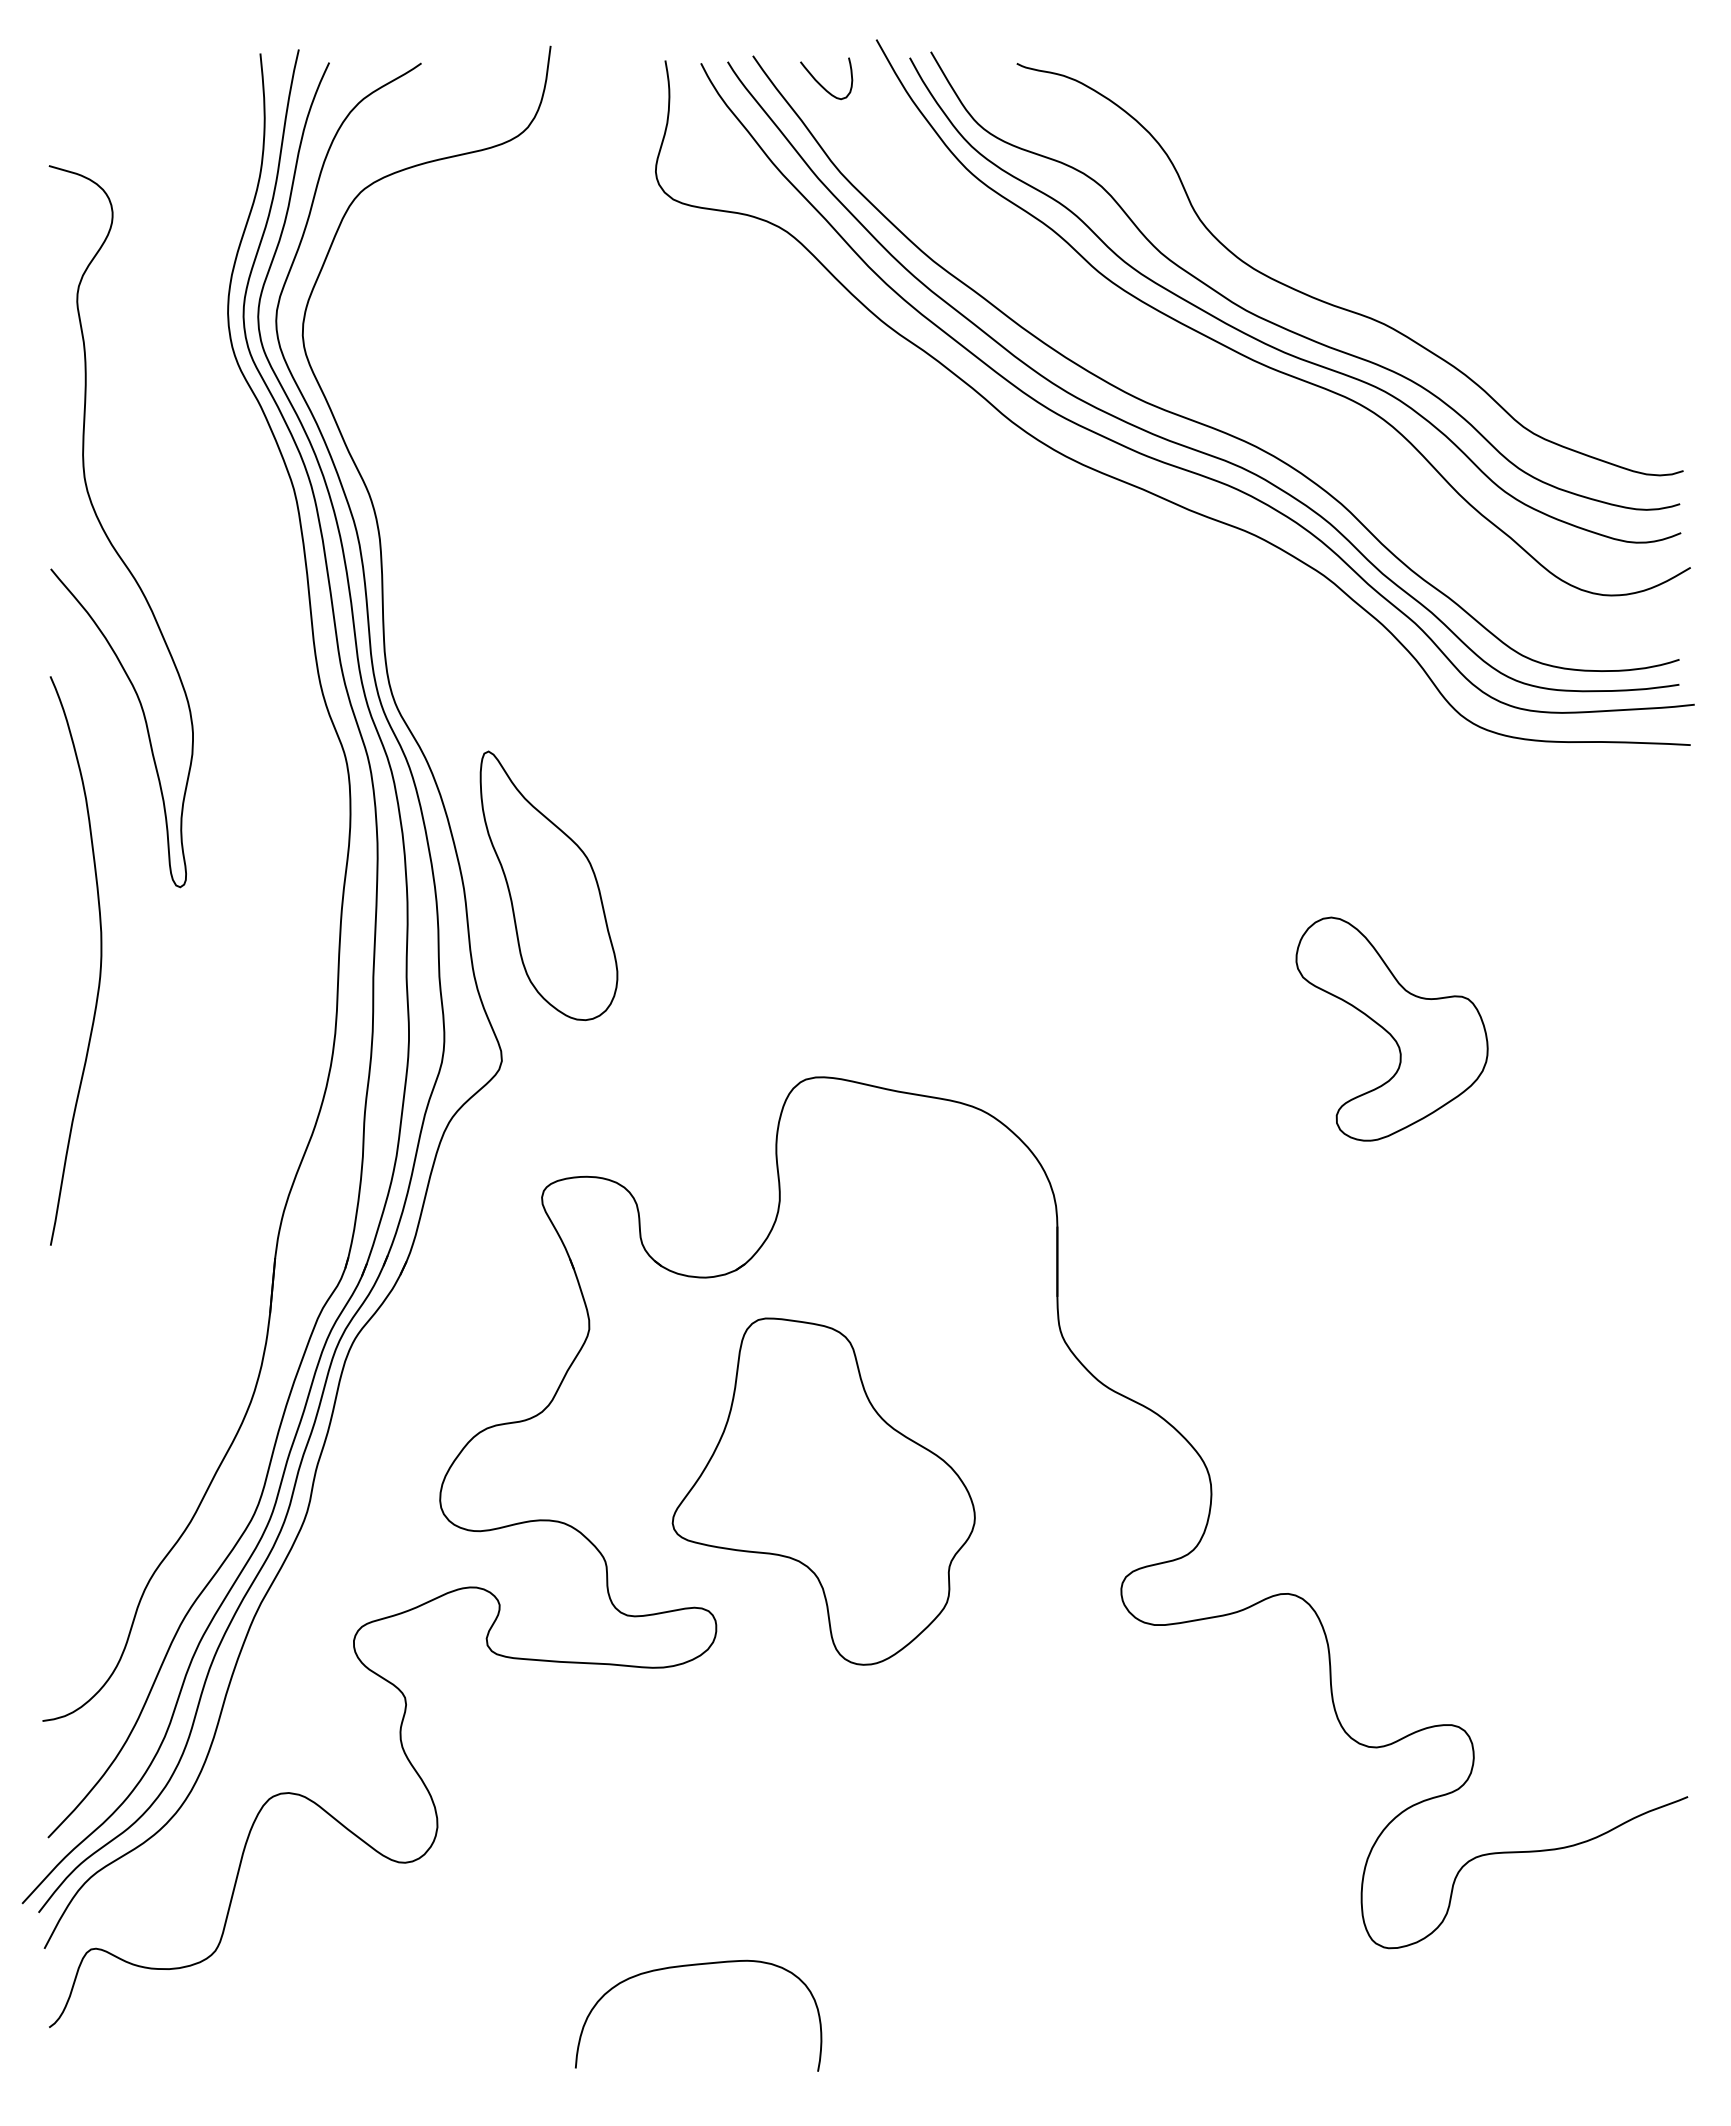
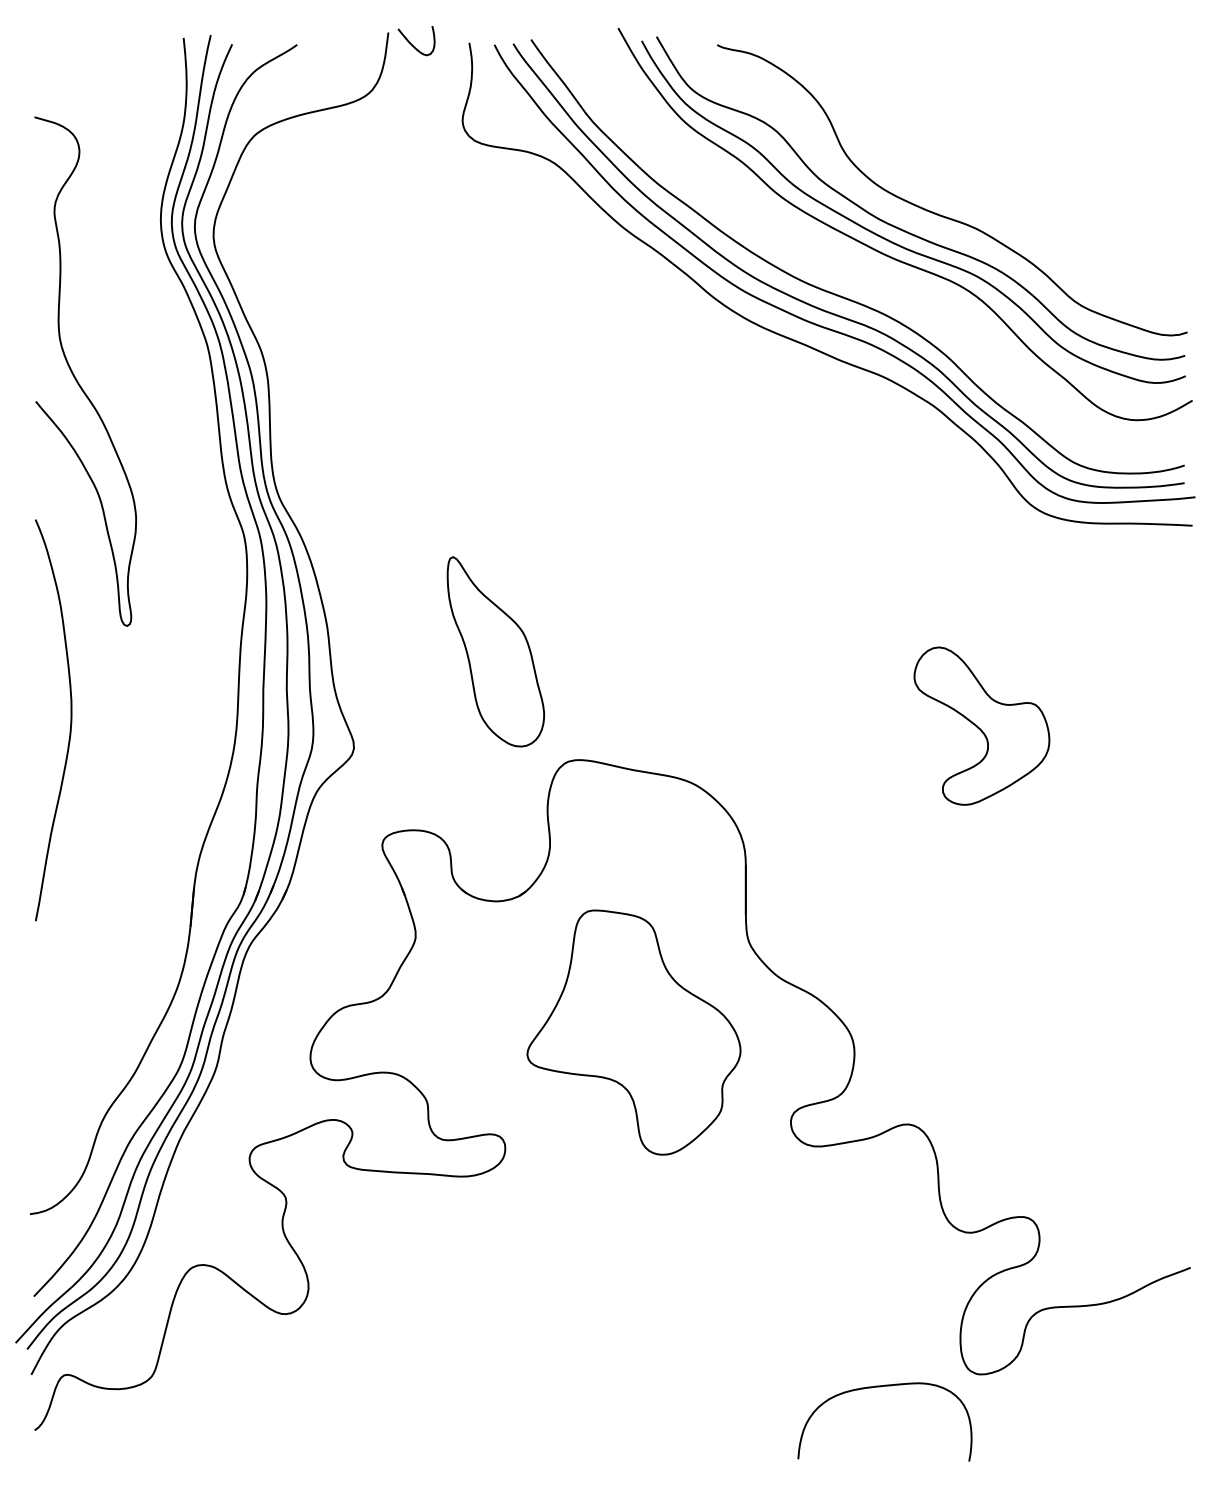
curve: (820, 83) -> (412, 44), moved
part: (548, 885) -> (495, 651), moved
curve: (100, 960) -> (70, 720), moved
part: (823, 1491) -> (633, 1032), moved
curve: (689, 1966) -> (878, 1387), moved

